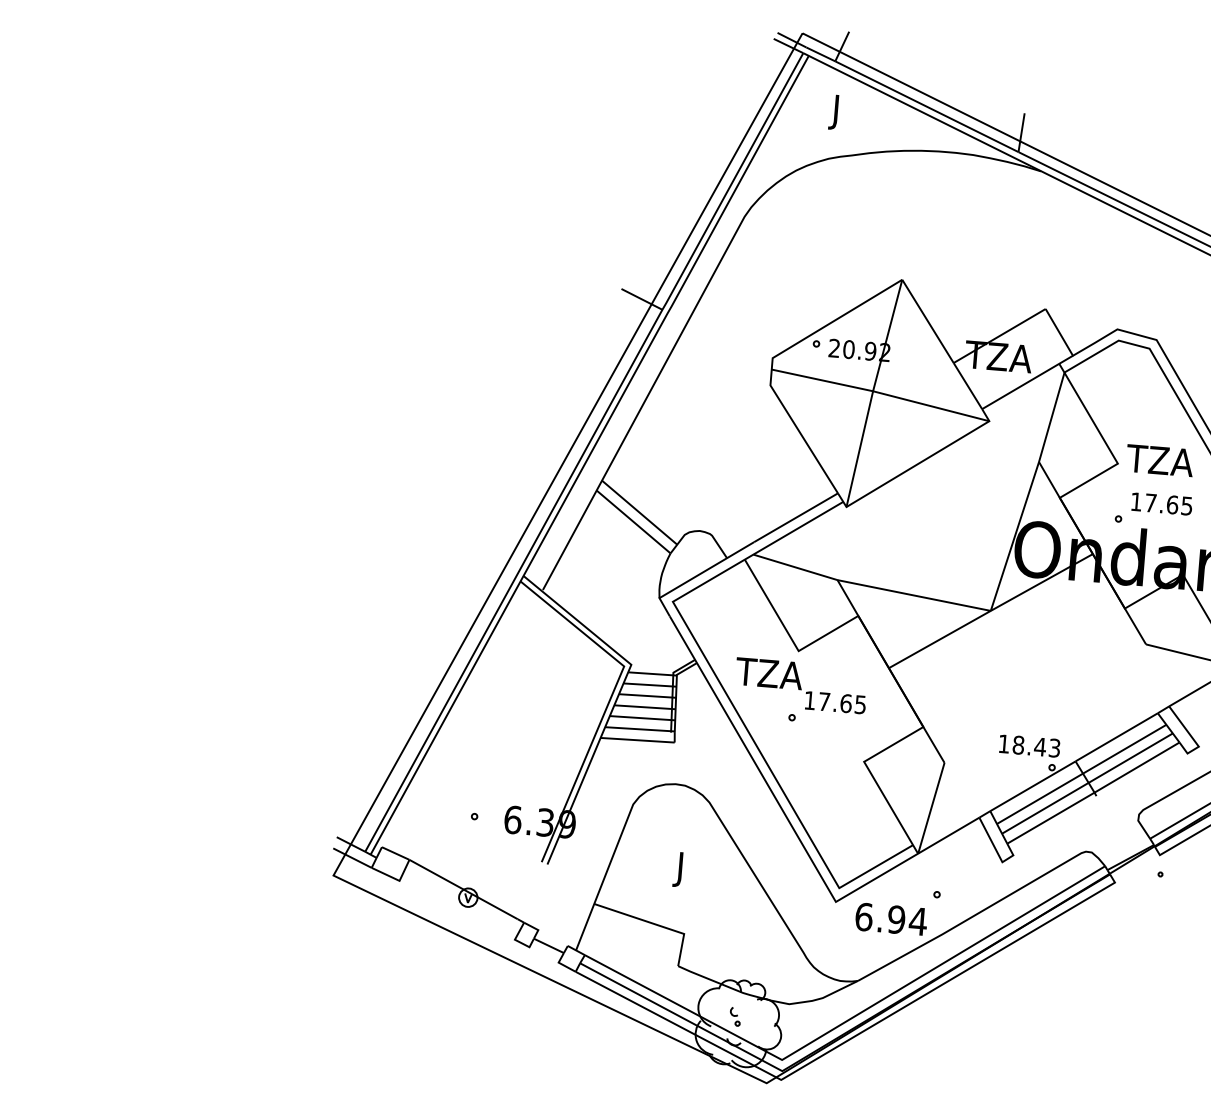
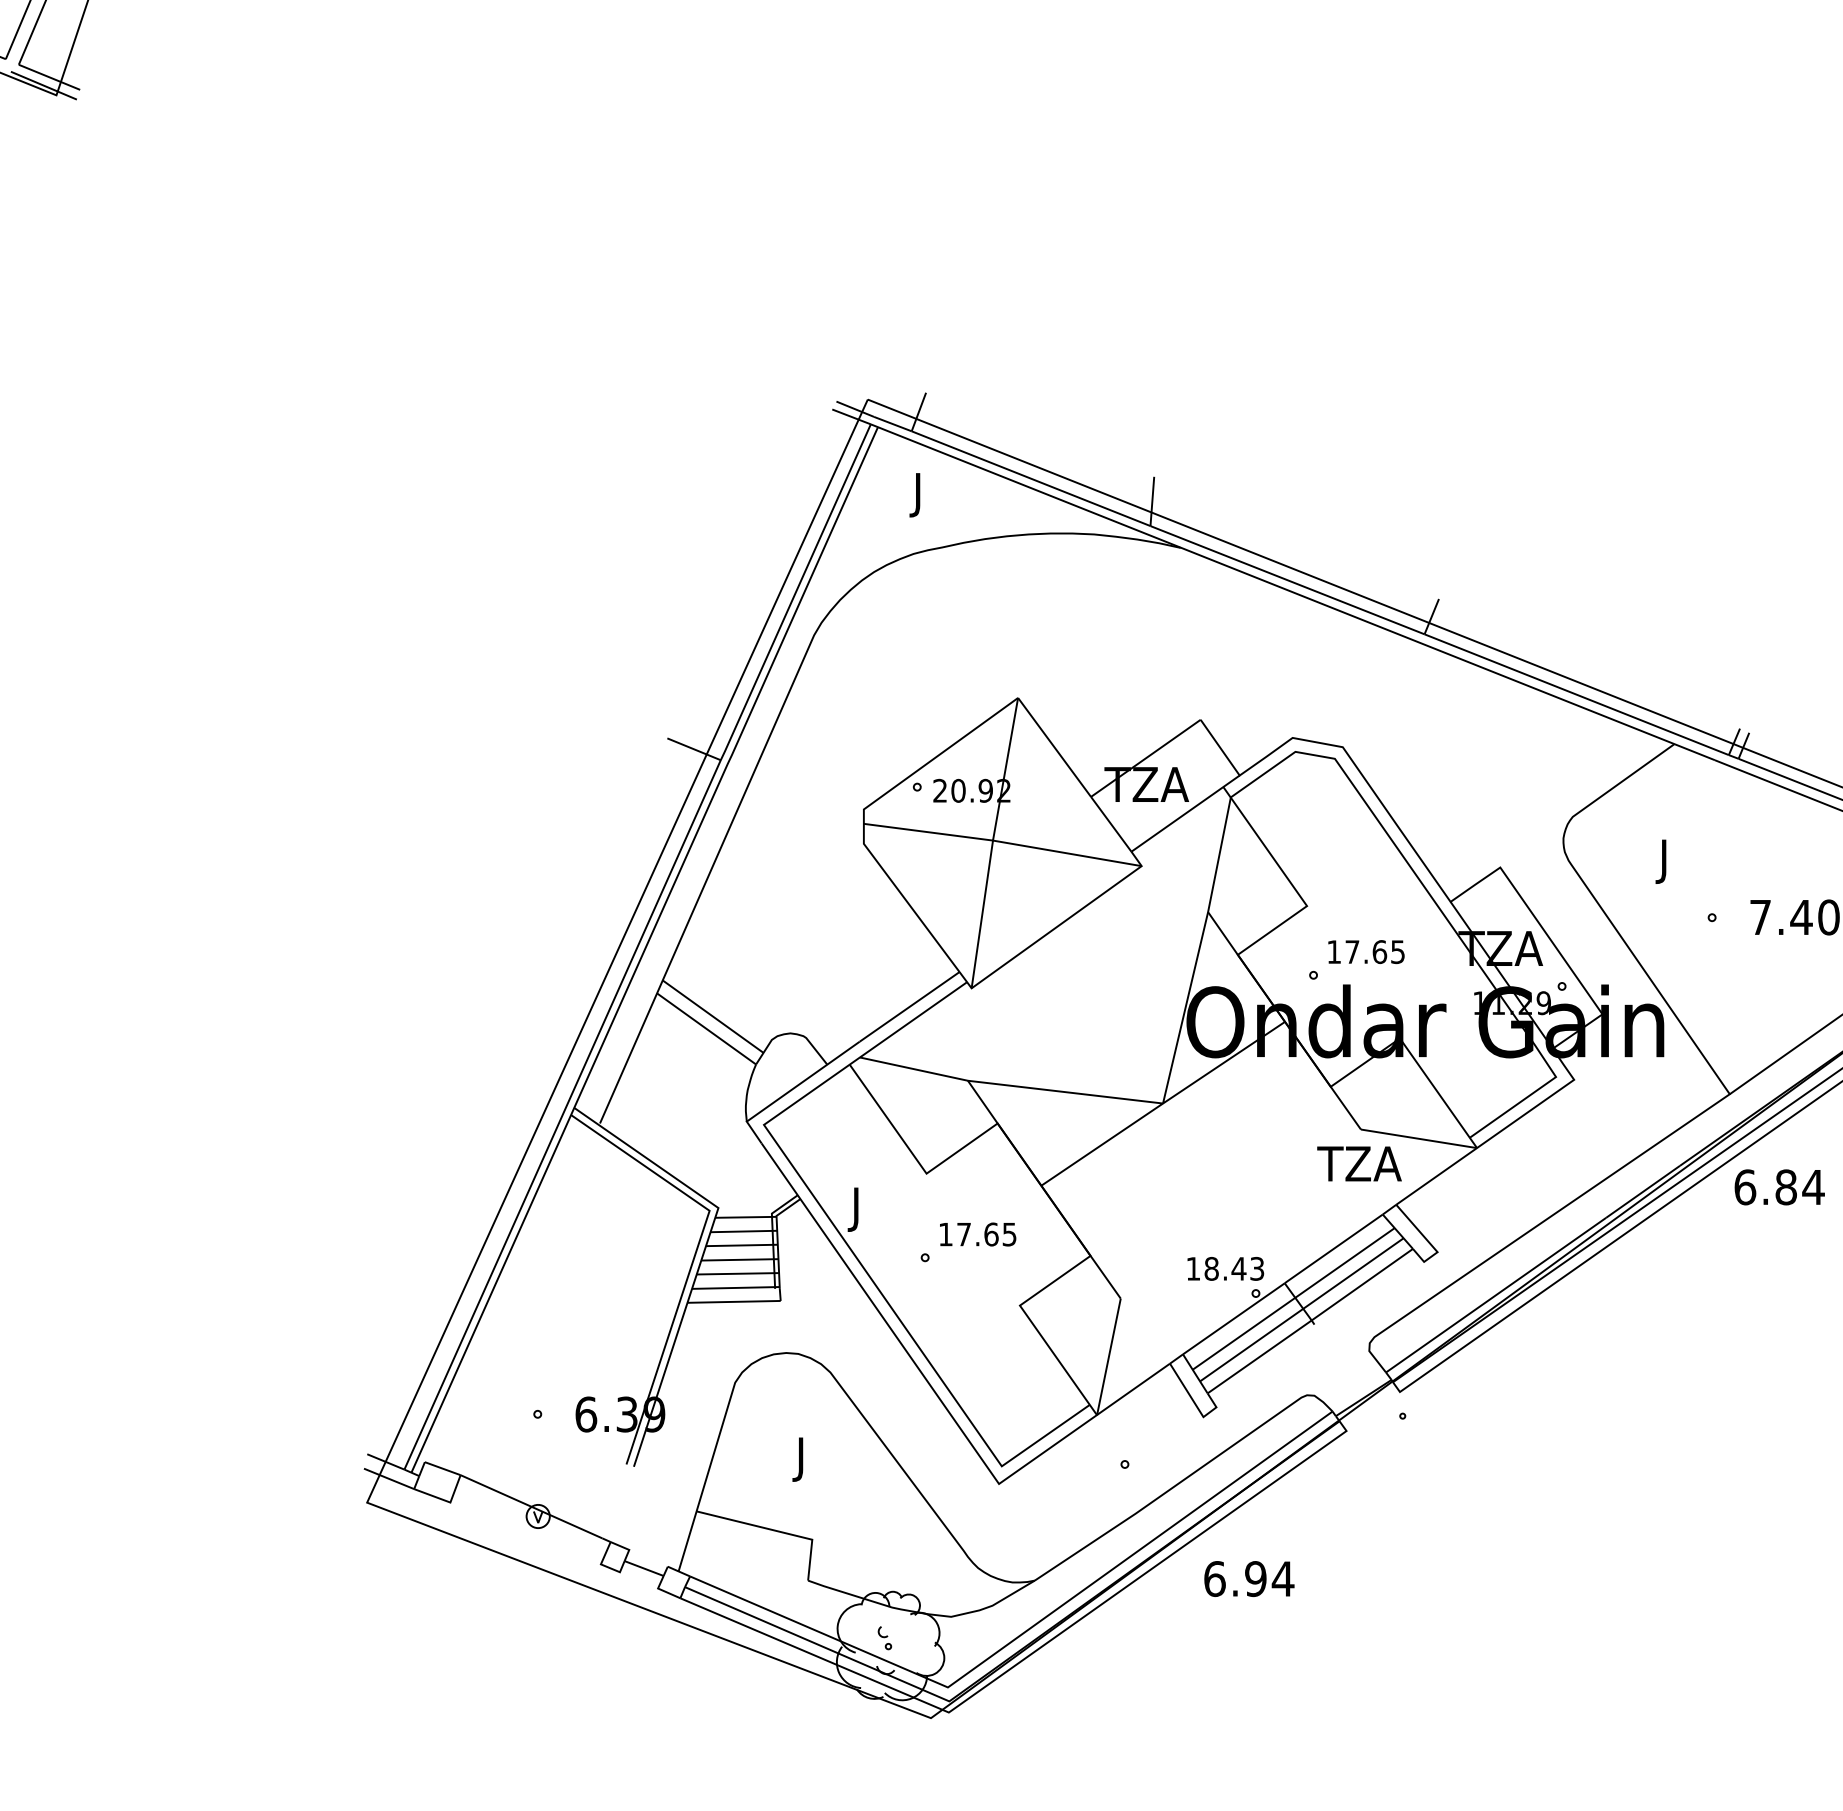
text: (1160, 460) -> (1359, 1163), moved
text: (767, 677) -> (890, 1209), TZA -> J
text: (891, 918) -> (1249, 1578), moved

